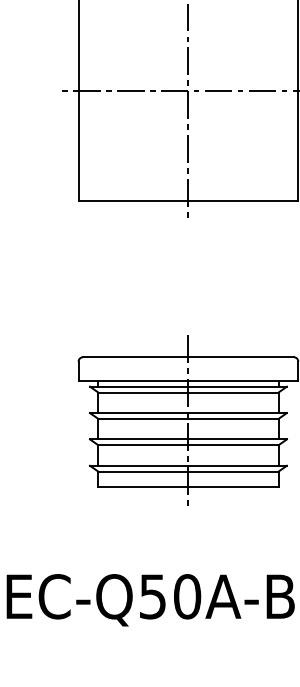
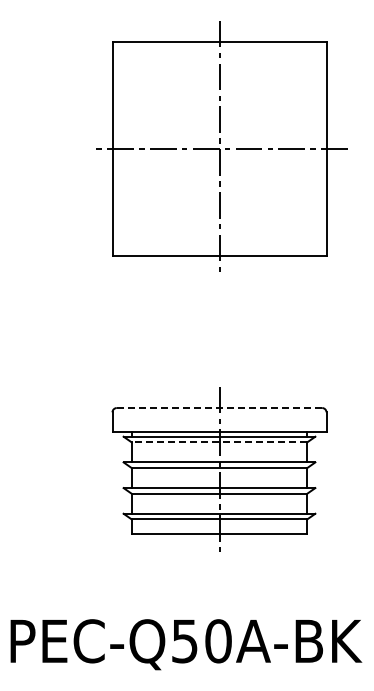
line: (188, 357) -> (219, 408), solid -> dashed
line: (188, 392) -> (219, 442), solid -> dashed

